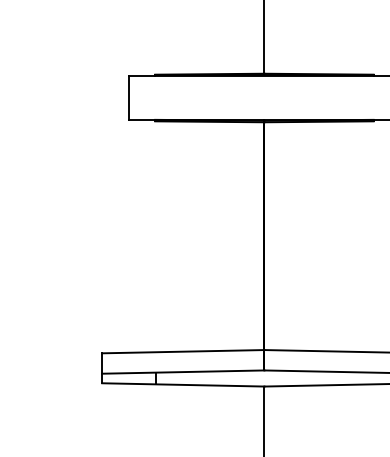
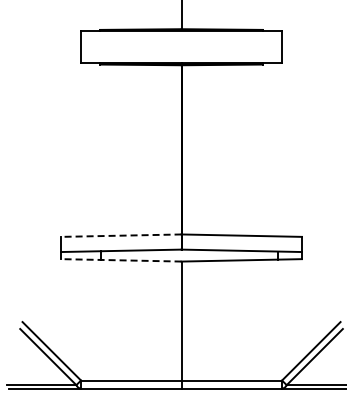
line: (182, 351) -> (120, 235), solid -> dashed
line: (182, 385) -> (120, 260), solid -> dashed

